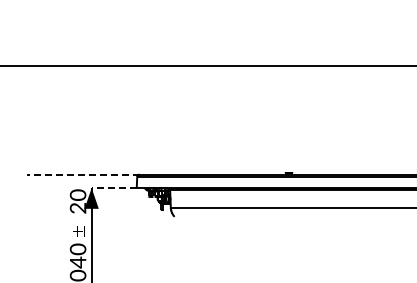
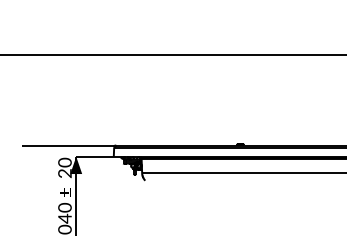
line: (83, 174) -> (69, 145), dashed -> solid
line: (114, 188) -> (95, 157), dashed -> solid

